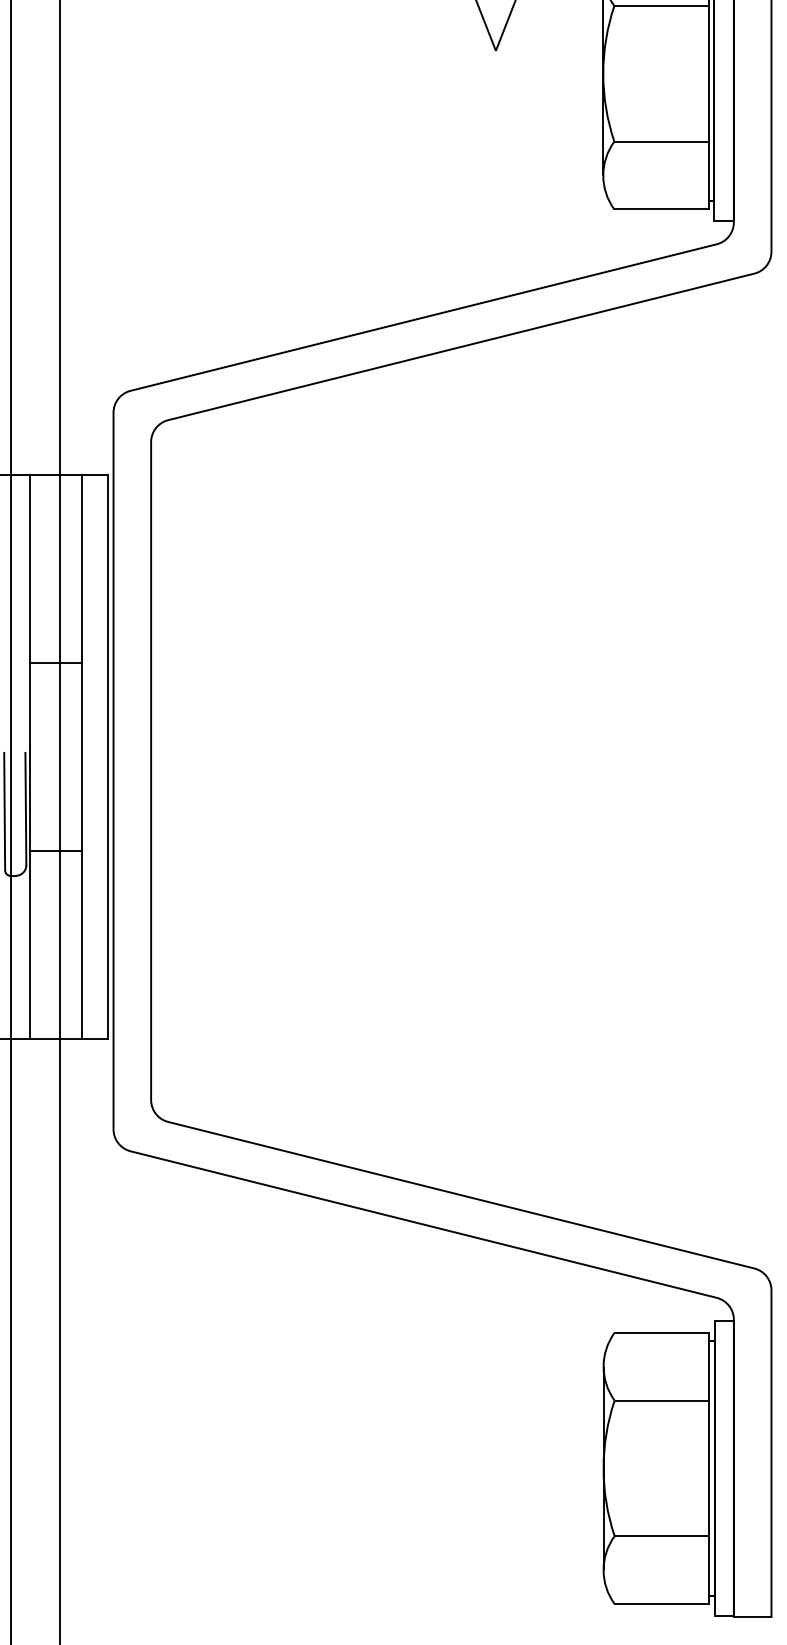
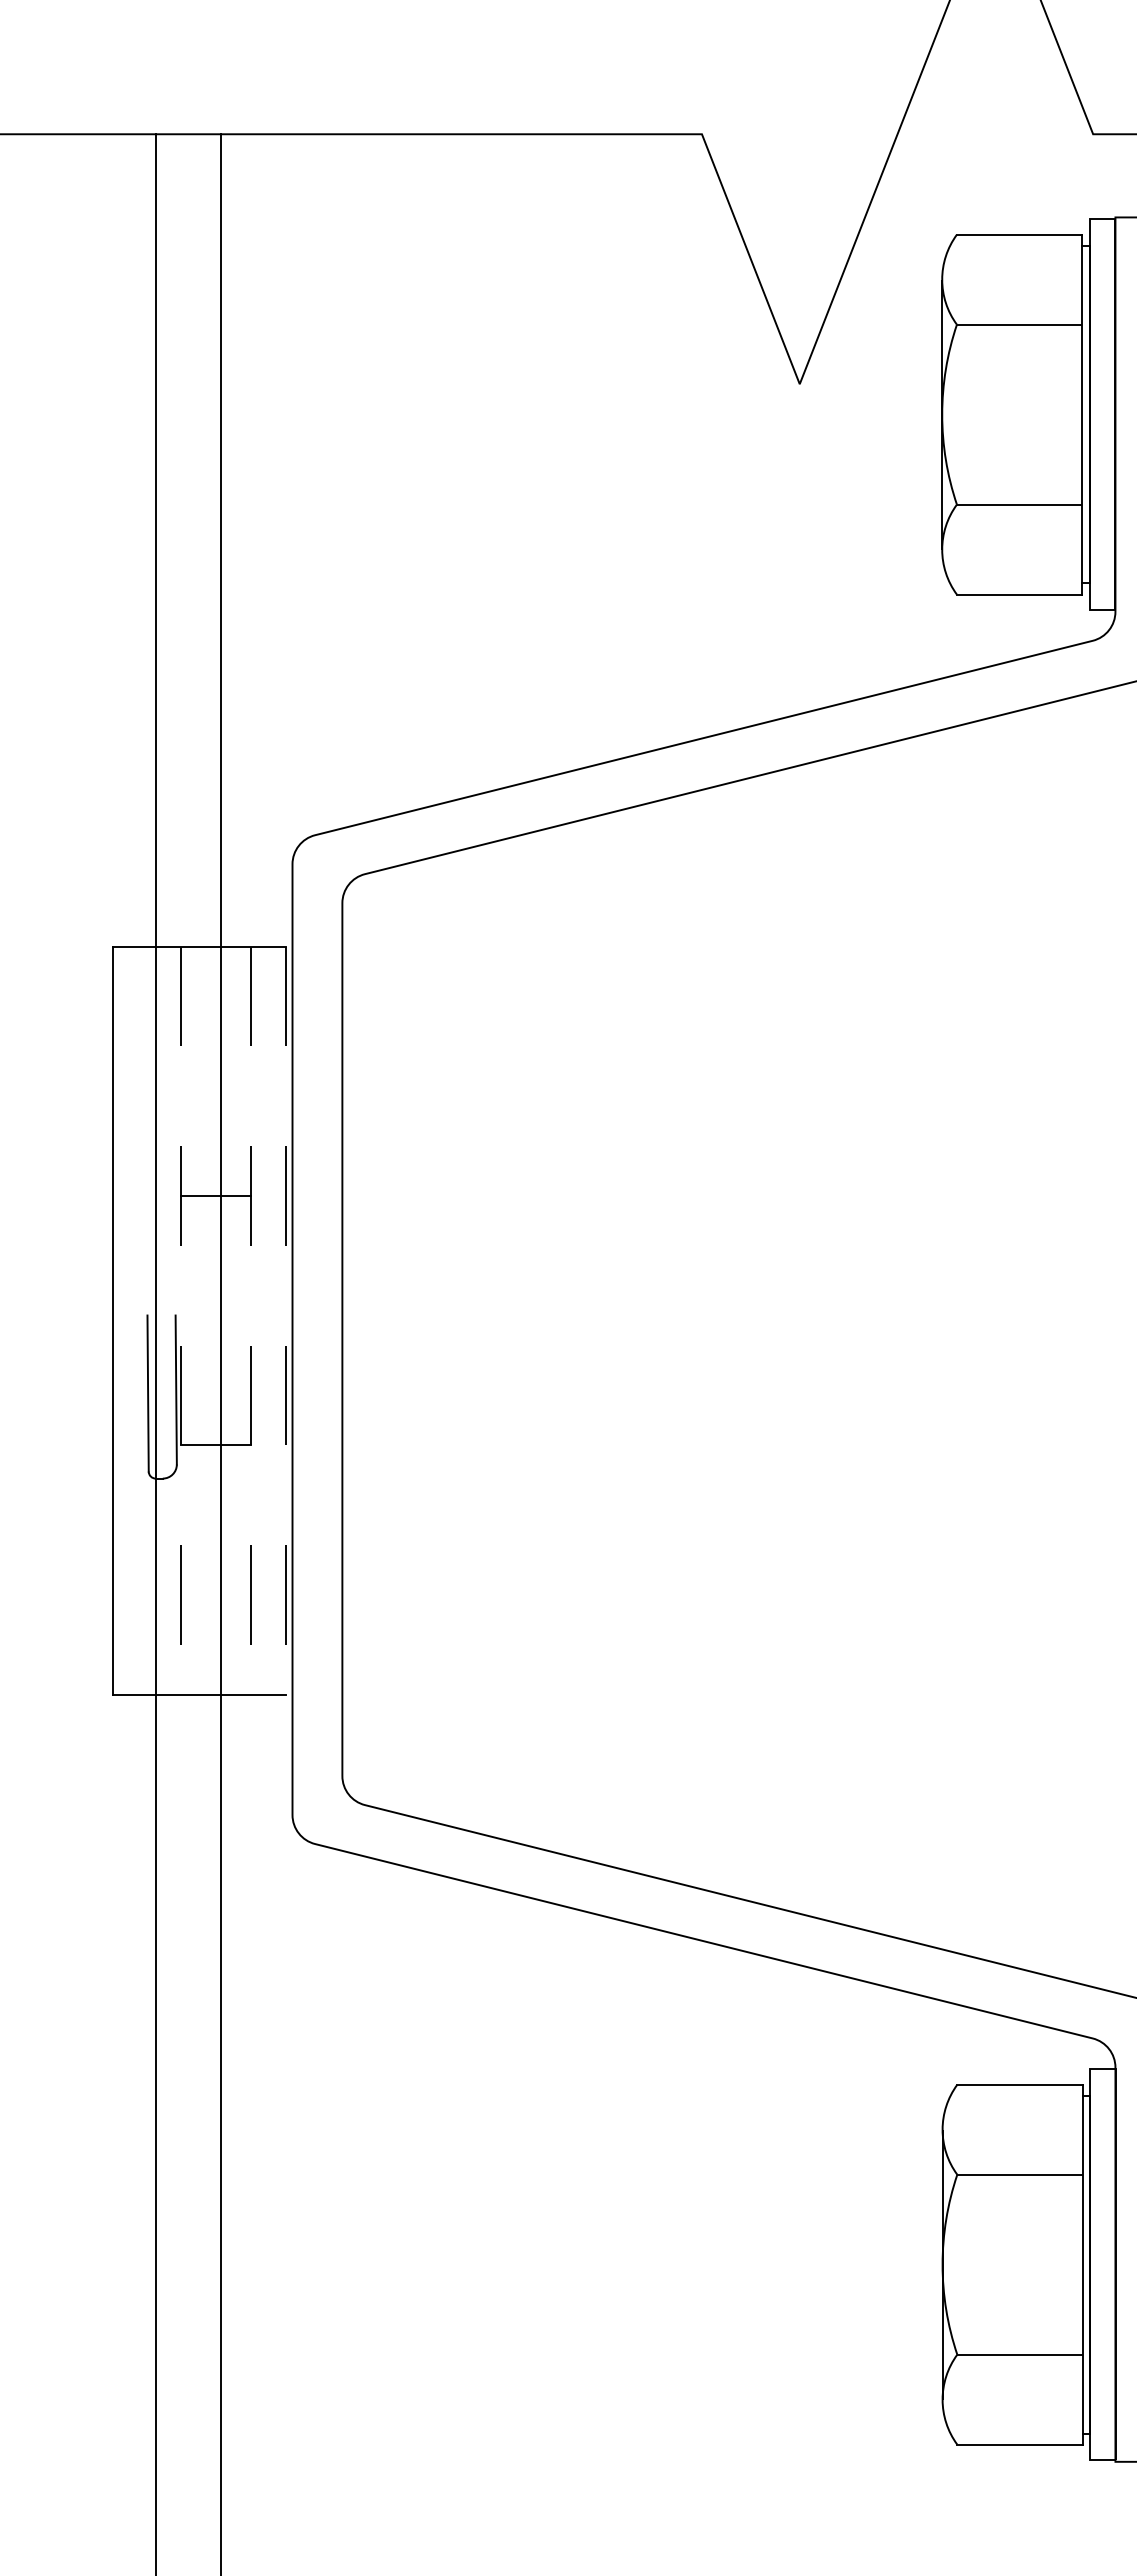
line: (29, 757) -> (181, 1321), solid -> dashed
line: (81, 757) -> (250, 1321), solid -> dashed
line: (108, 757) -> (285, 1321), solid -> dashed

